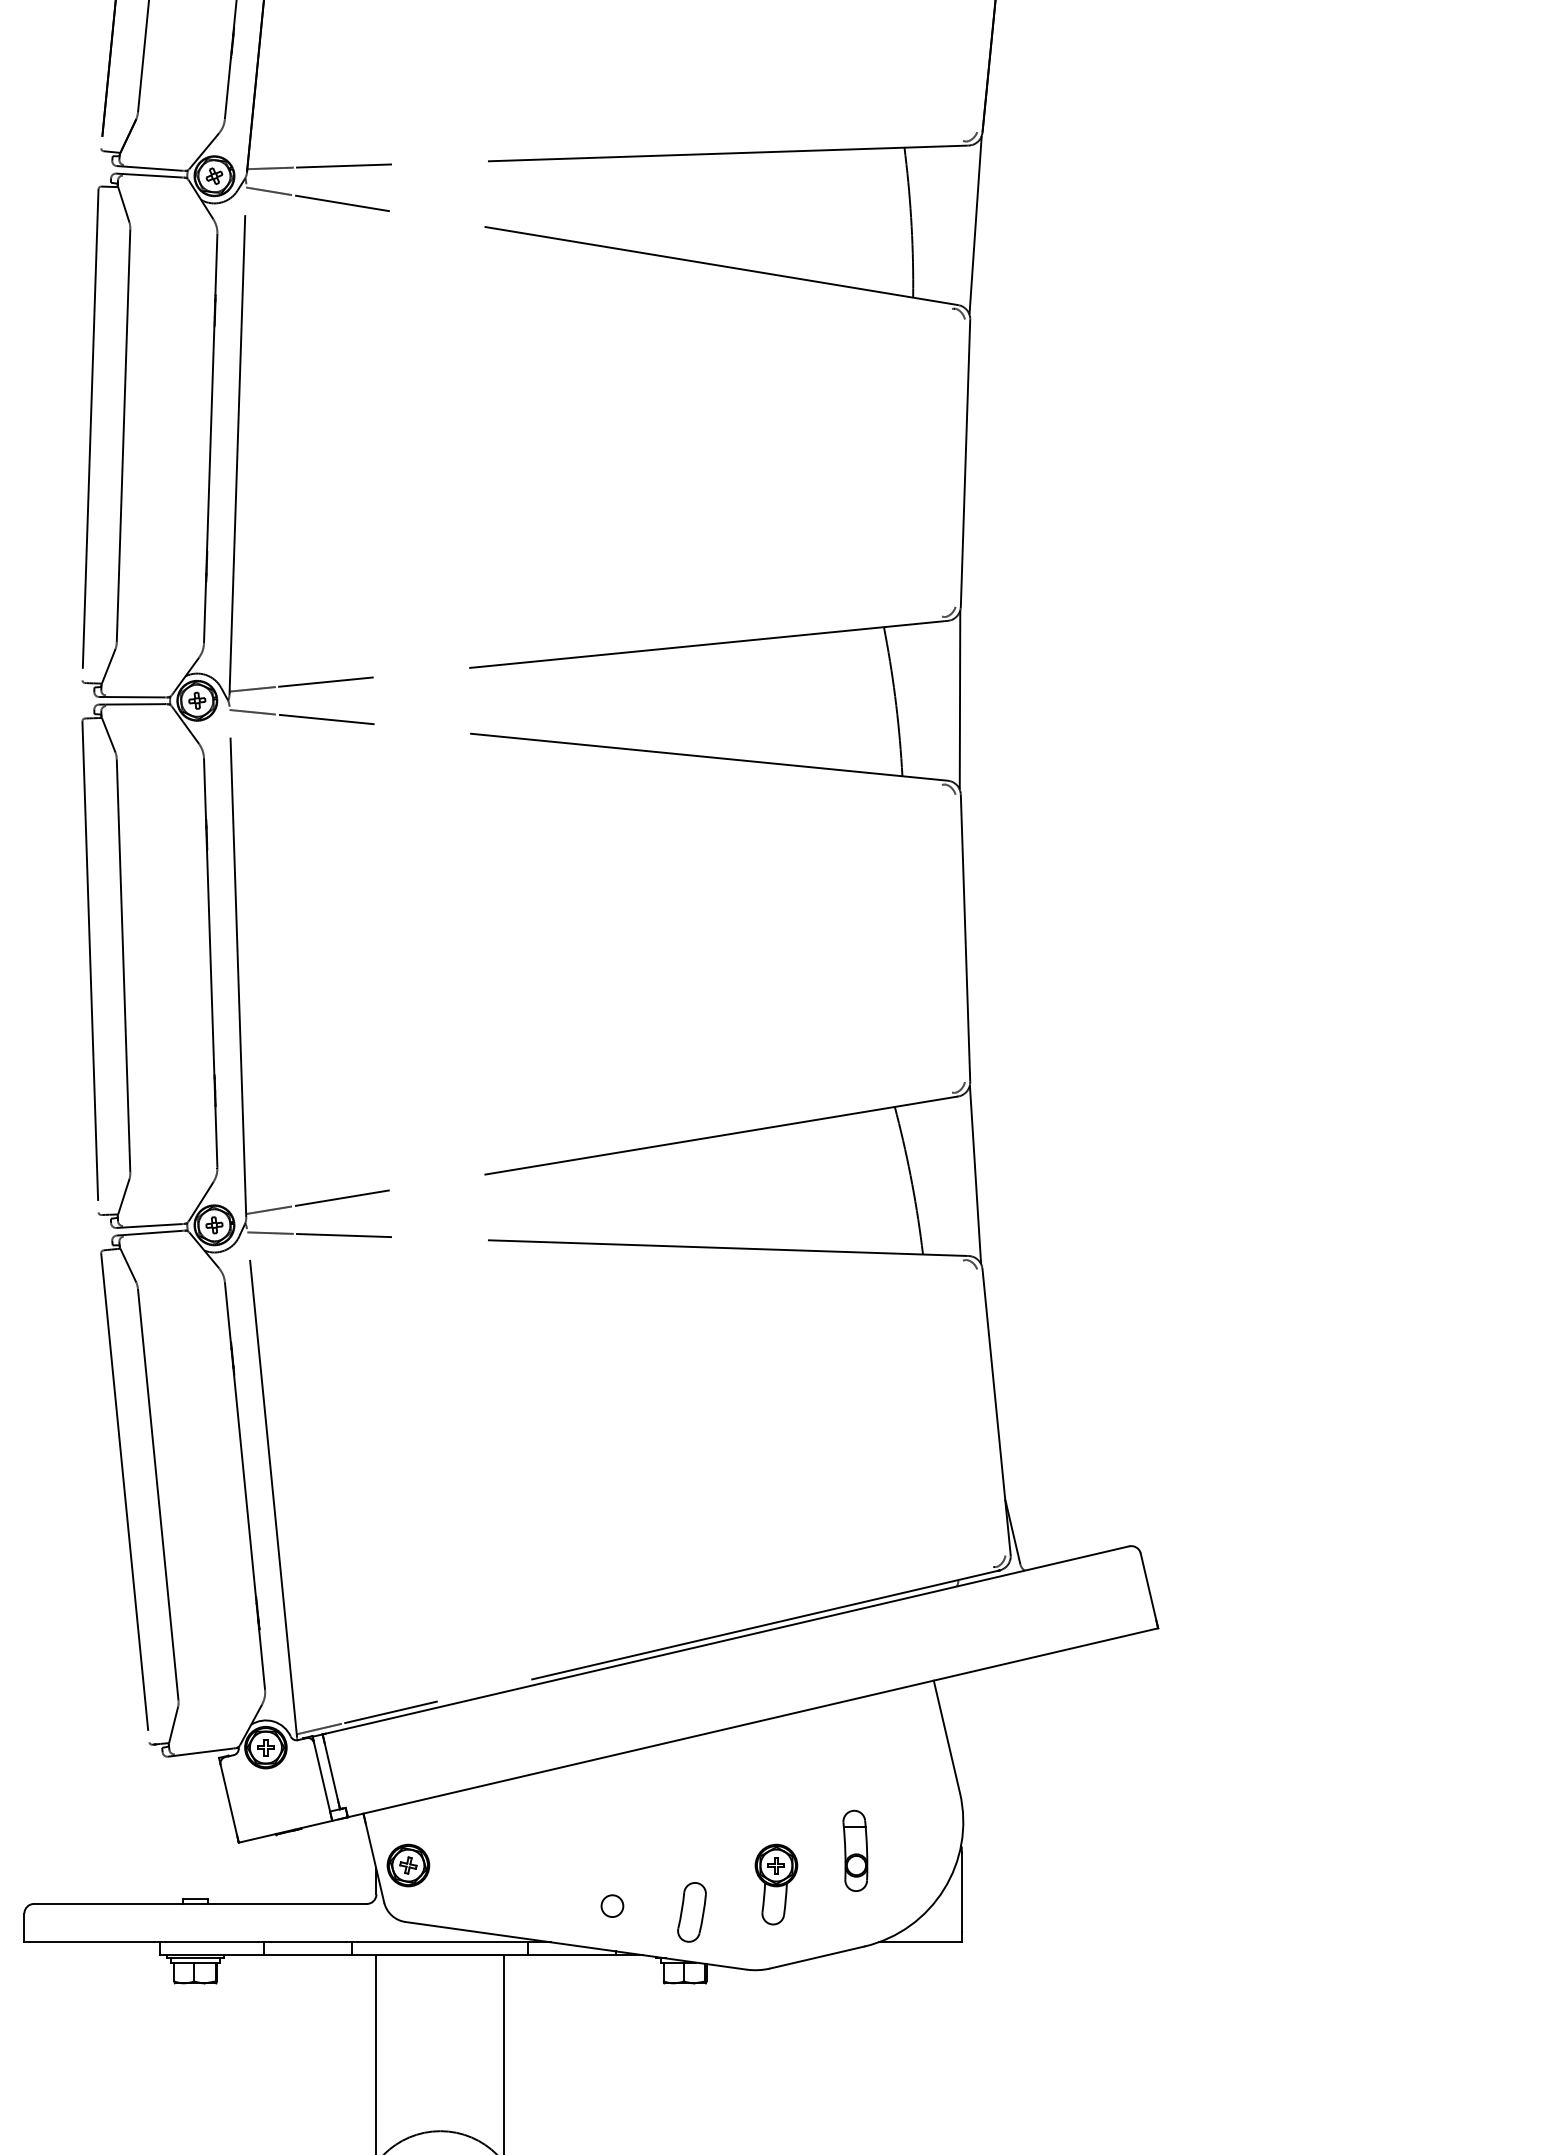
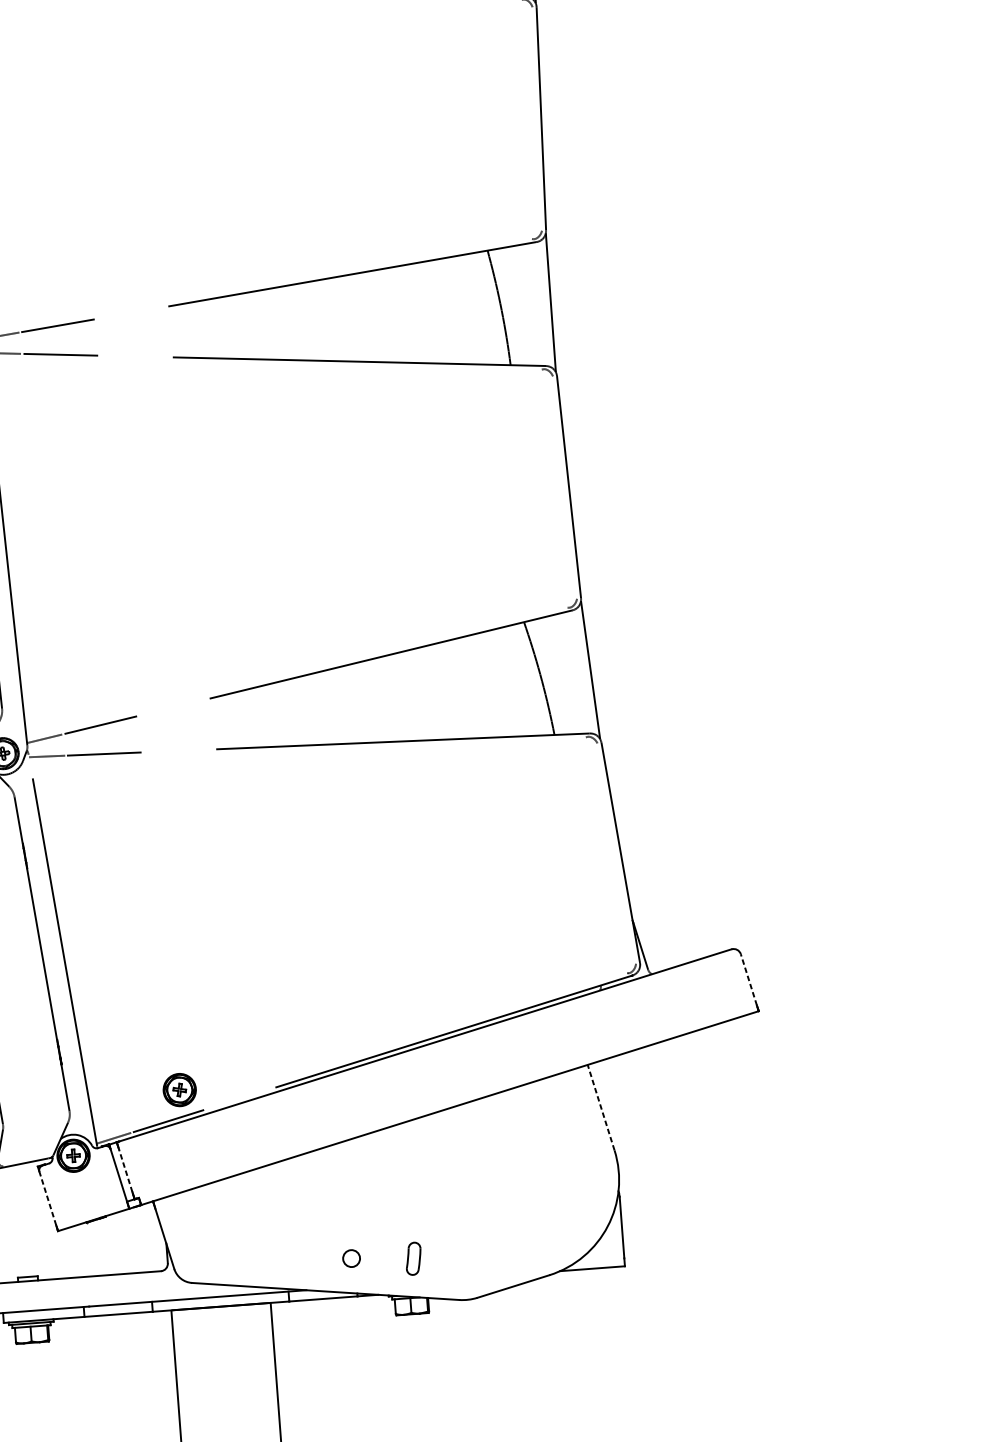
line: (1148, 1587) -> (748, 980), solid -> dashed
line: (946, 1736) -> (600, 1107), solid -> dashed
line: (331, 1771) -> (125, 1170), solid -> dashed
line: (228, 1799) -> (47, 1198), solid -> dashed
part: (855, 1850) -> (536, 1201), removed
part: (408, 1865) -> (179, 1090), moved
part: (776, 1884) -> (477, 1232), removed
part: (691, 1912) -> (413, 1258), size x0.7

